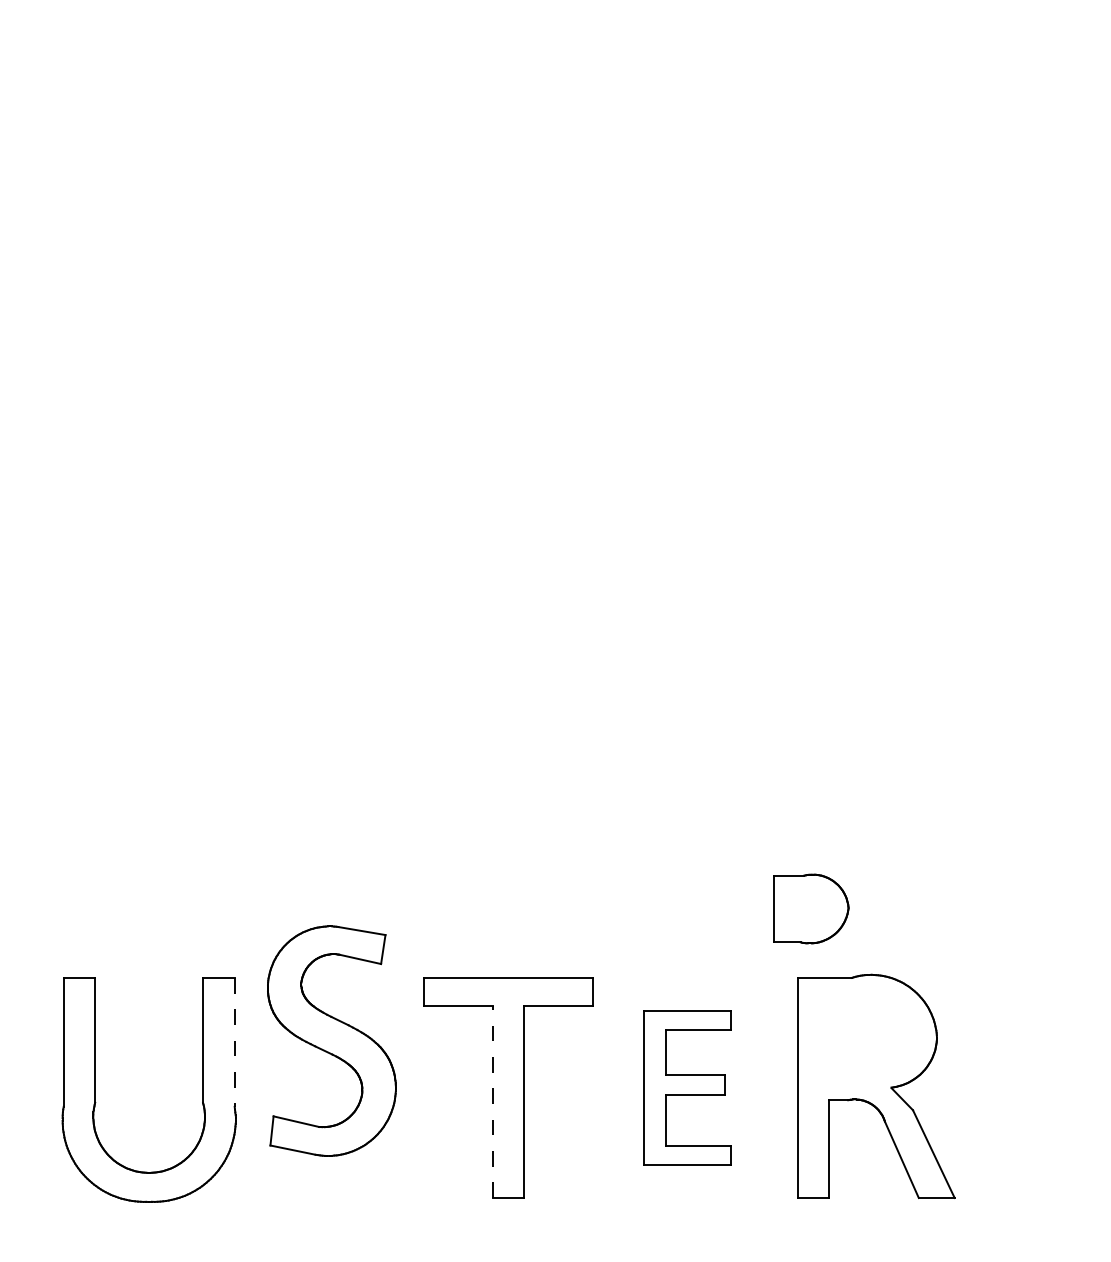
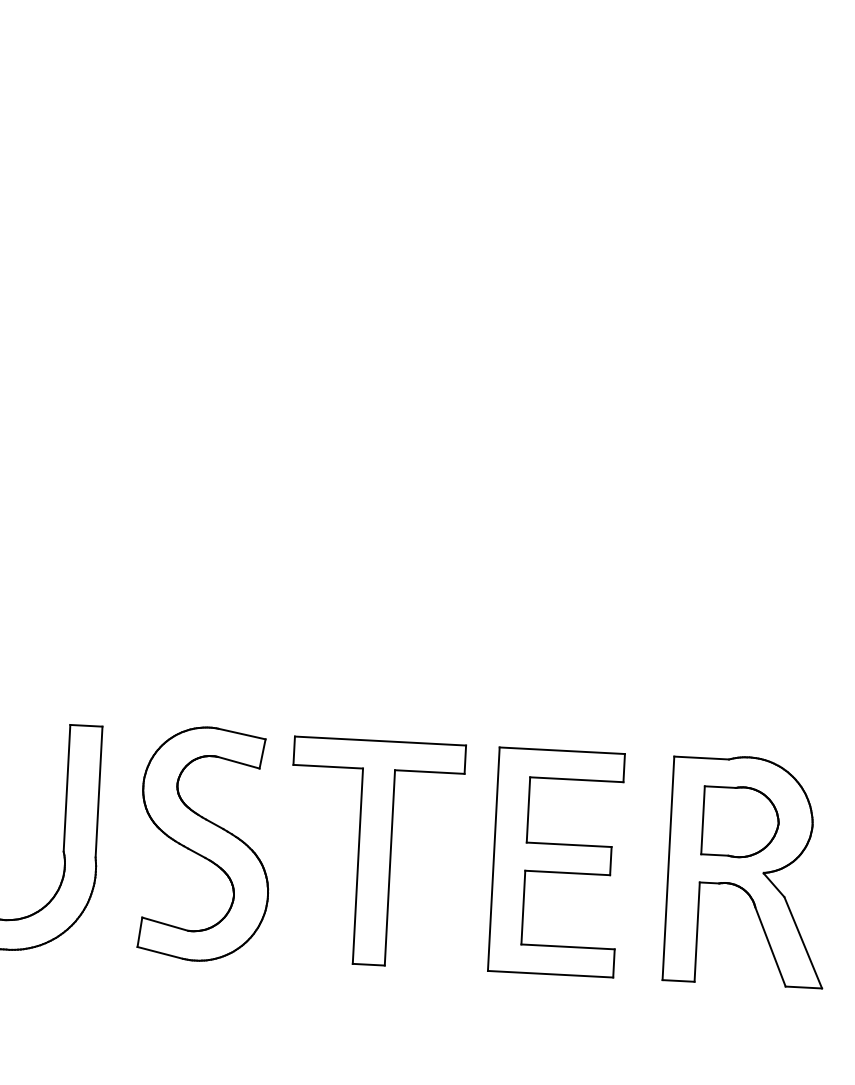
part: (811, 908) -> (740, 821), moved
part: (331, 1040) -> (205, 843), moved
line: (234, 1042) -> (98, 792), dashed -> solid
part: (687, 1087) -> (556, 862), size x1.43
line: (492, 1101) -> (357, 865), dashed -> solid

